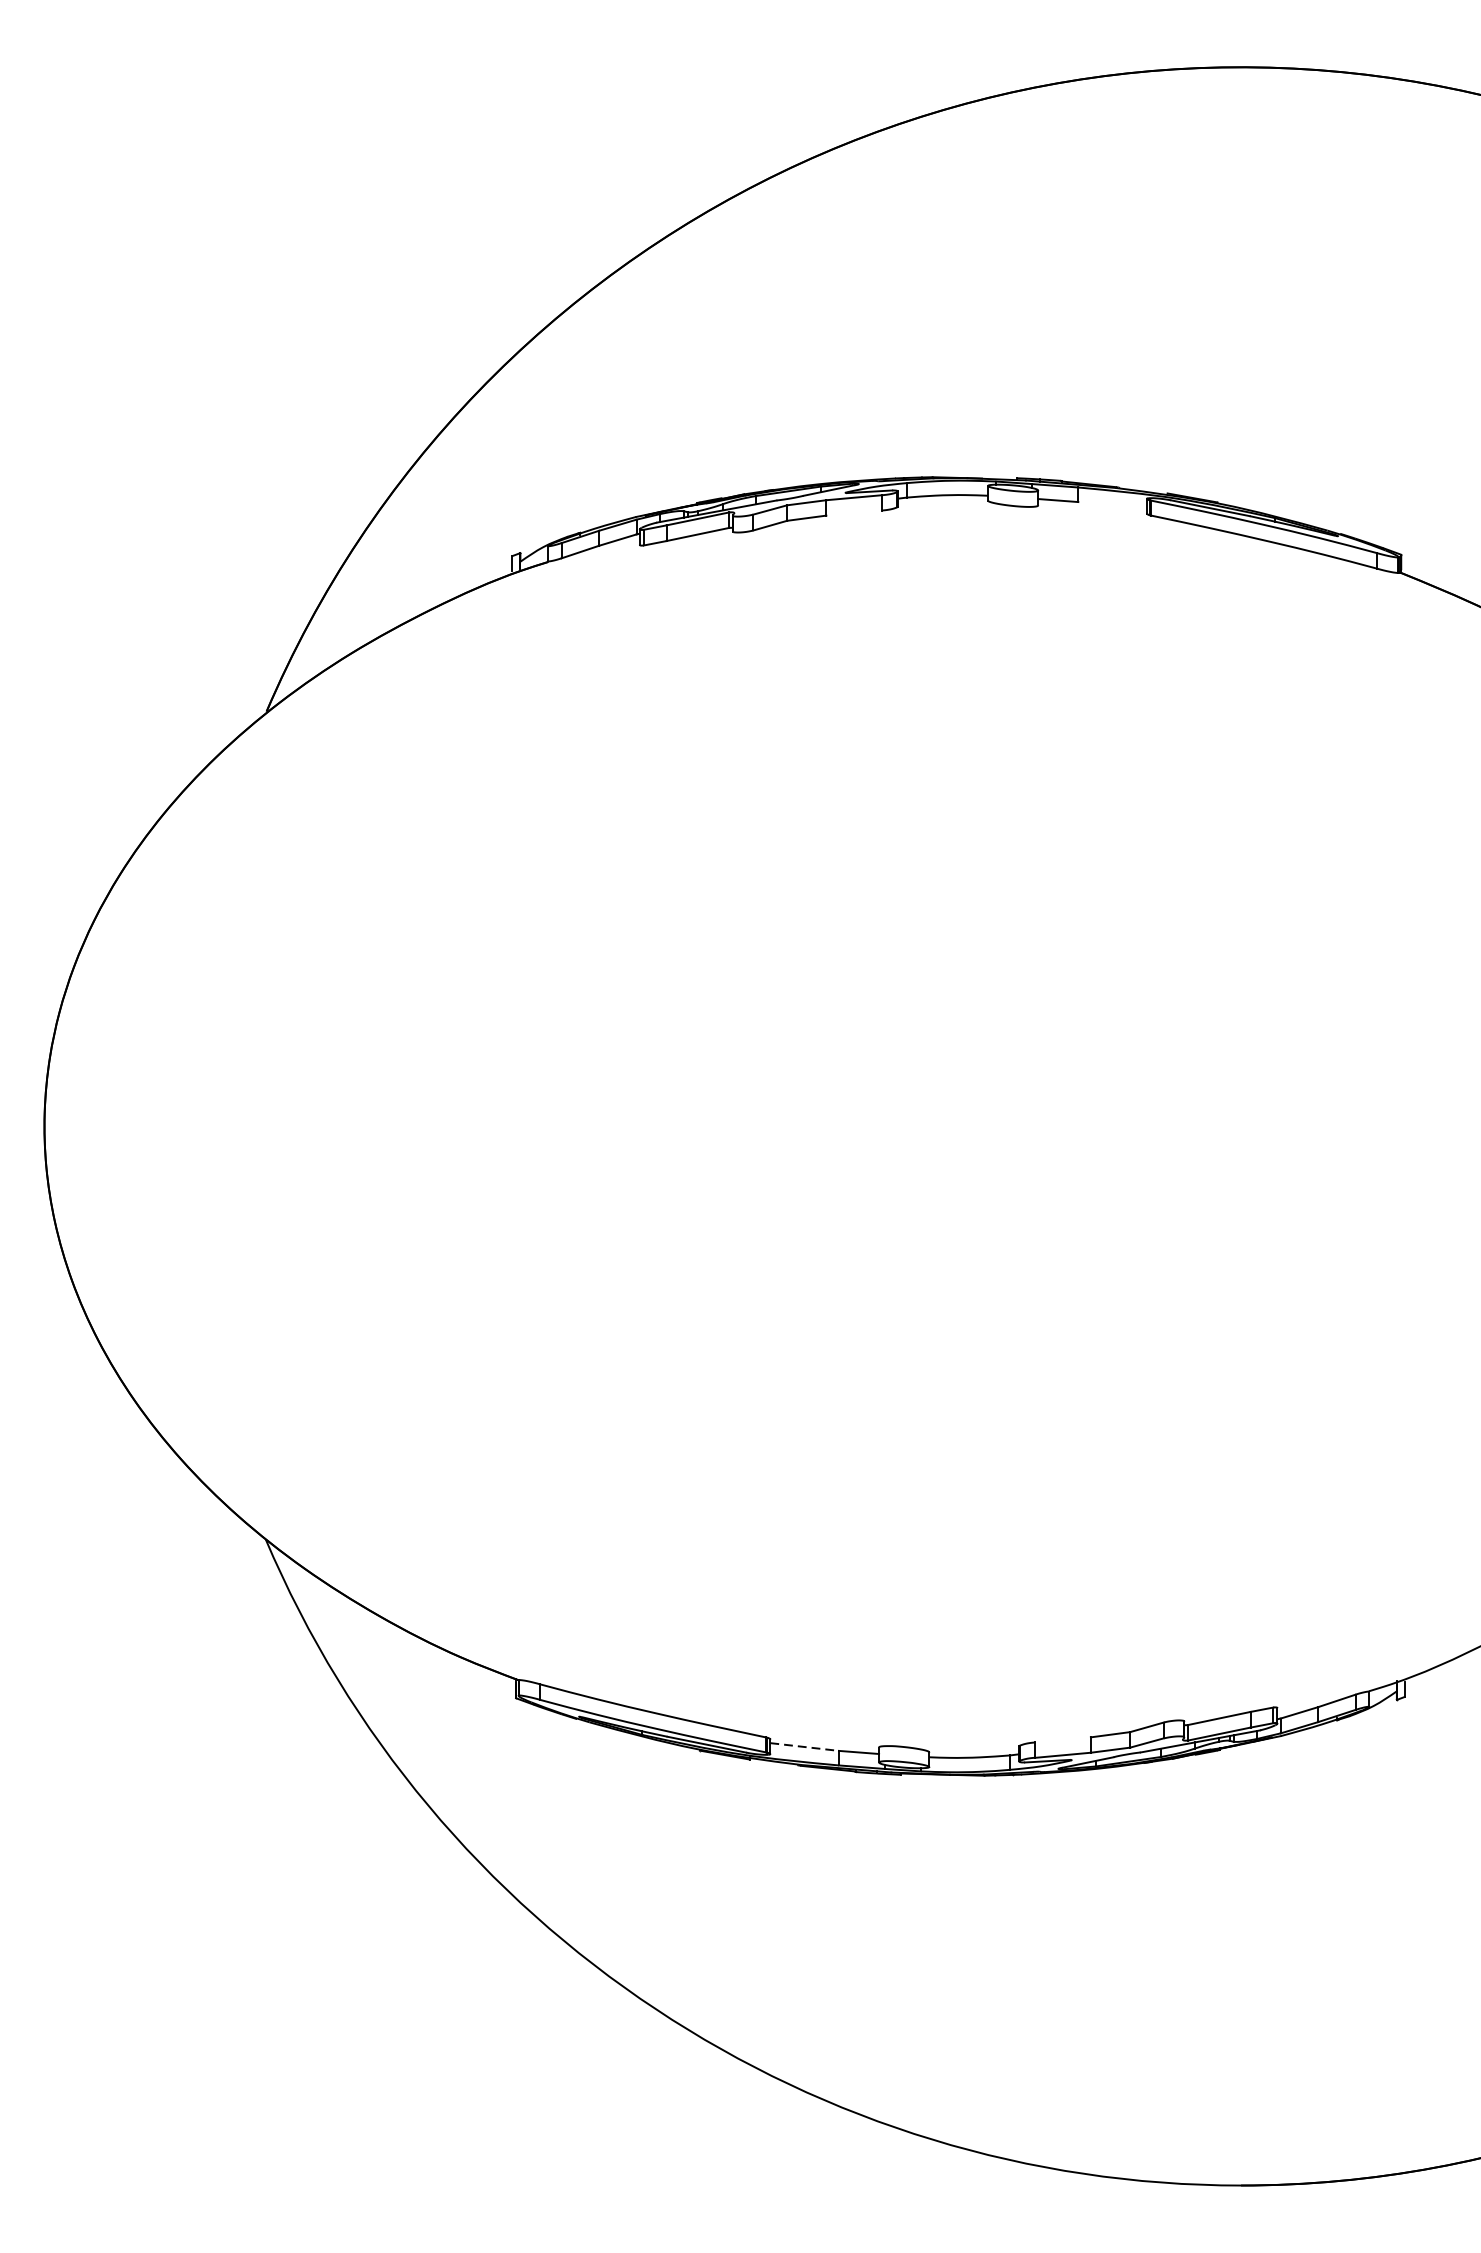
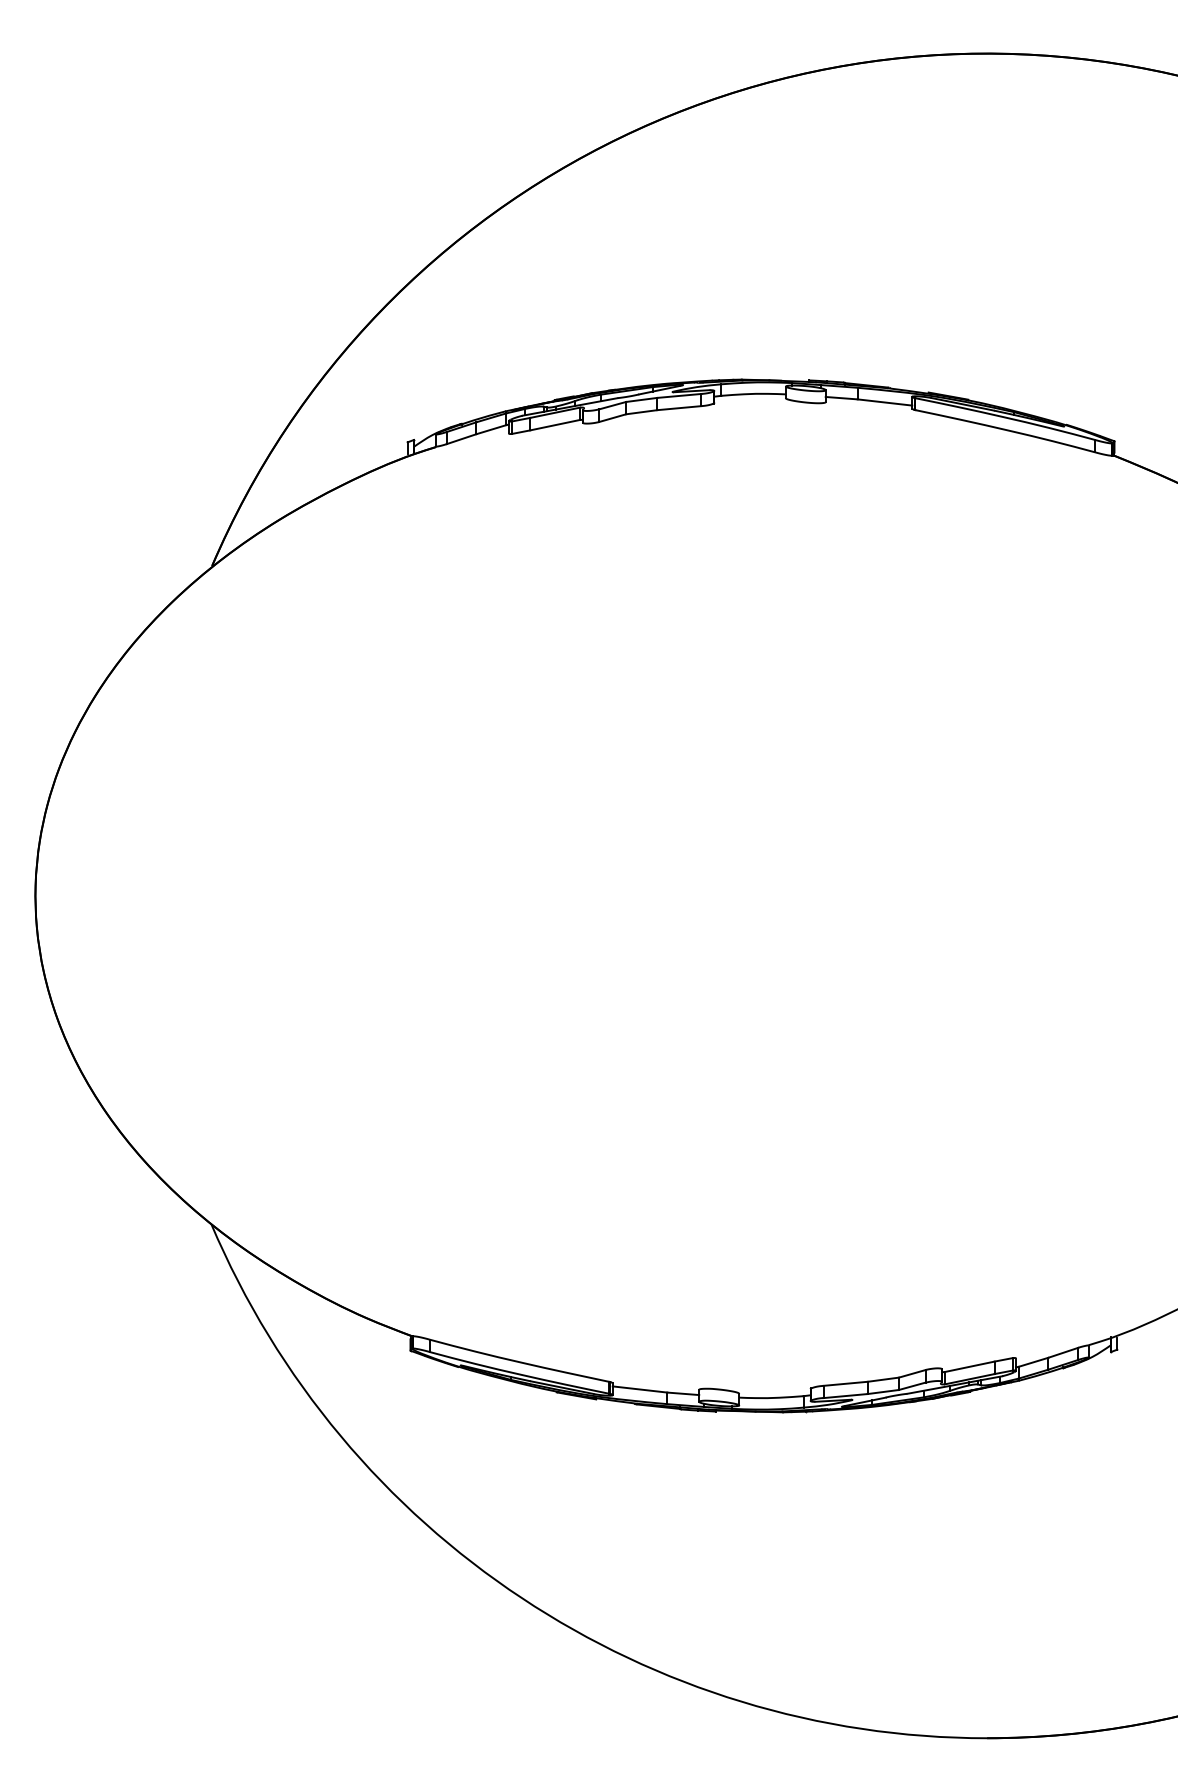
line: (1112, 505) -> (884, 402), added
line: (854, 513) -> (679, 408), added
line: (1063, 1739) -> (845, 1383), added
line: (805, 1747) -> (640, 1389), dashed -> solid

